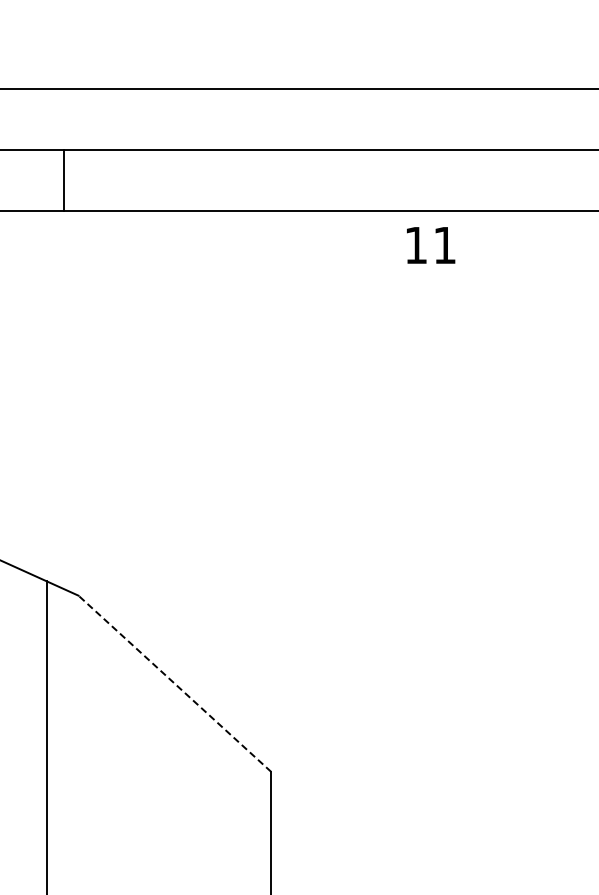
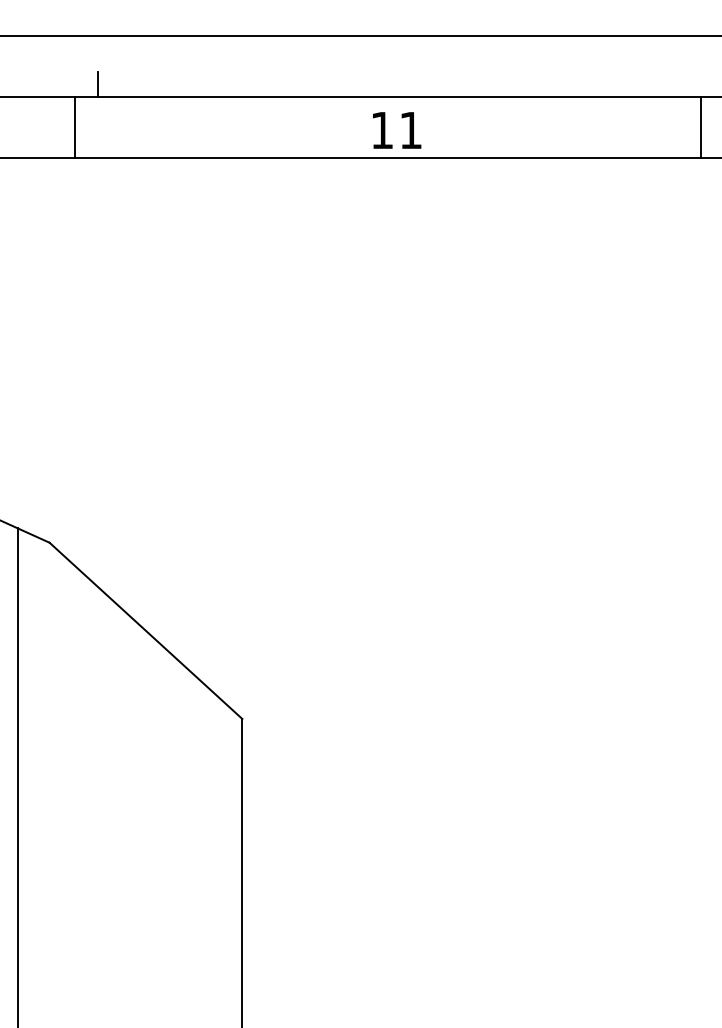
line: (126, 137) -> (97, 84), added
line: (63, 179) -> (74, 126), moved
text: (431, 245) -> (397, 130), moved
line: (174, 683) -> (145, 630), dashed -> solid

